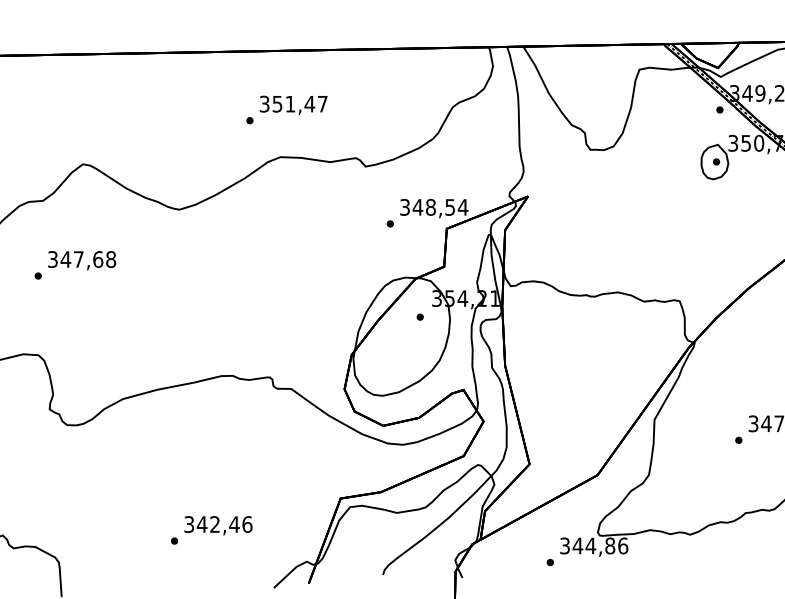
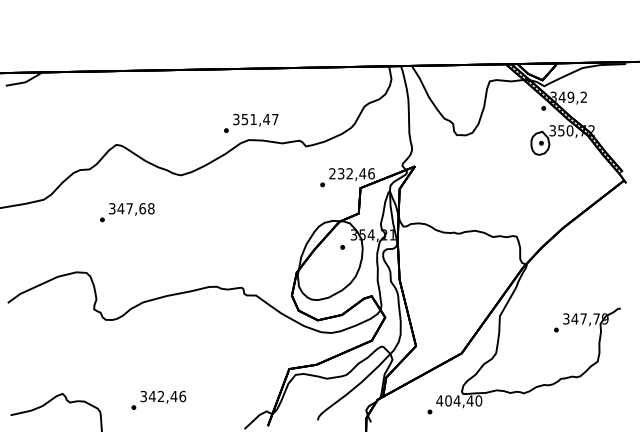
text: (287, 108) -> (251, 122), moved
text: (433, 206) -> (351, 173), 348,54 -> 232,46
text: (75, 265) -> (127, 212), moved
text: (211, 528) -> (158, 399), moved
text: (594, 545) -> (459, 400), 344,86 -> 404,40

